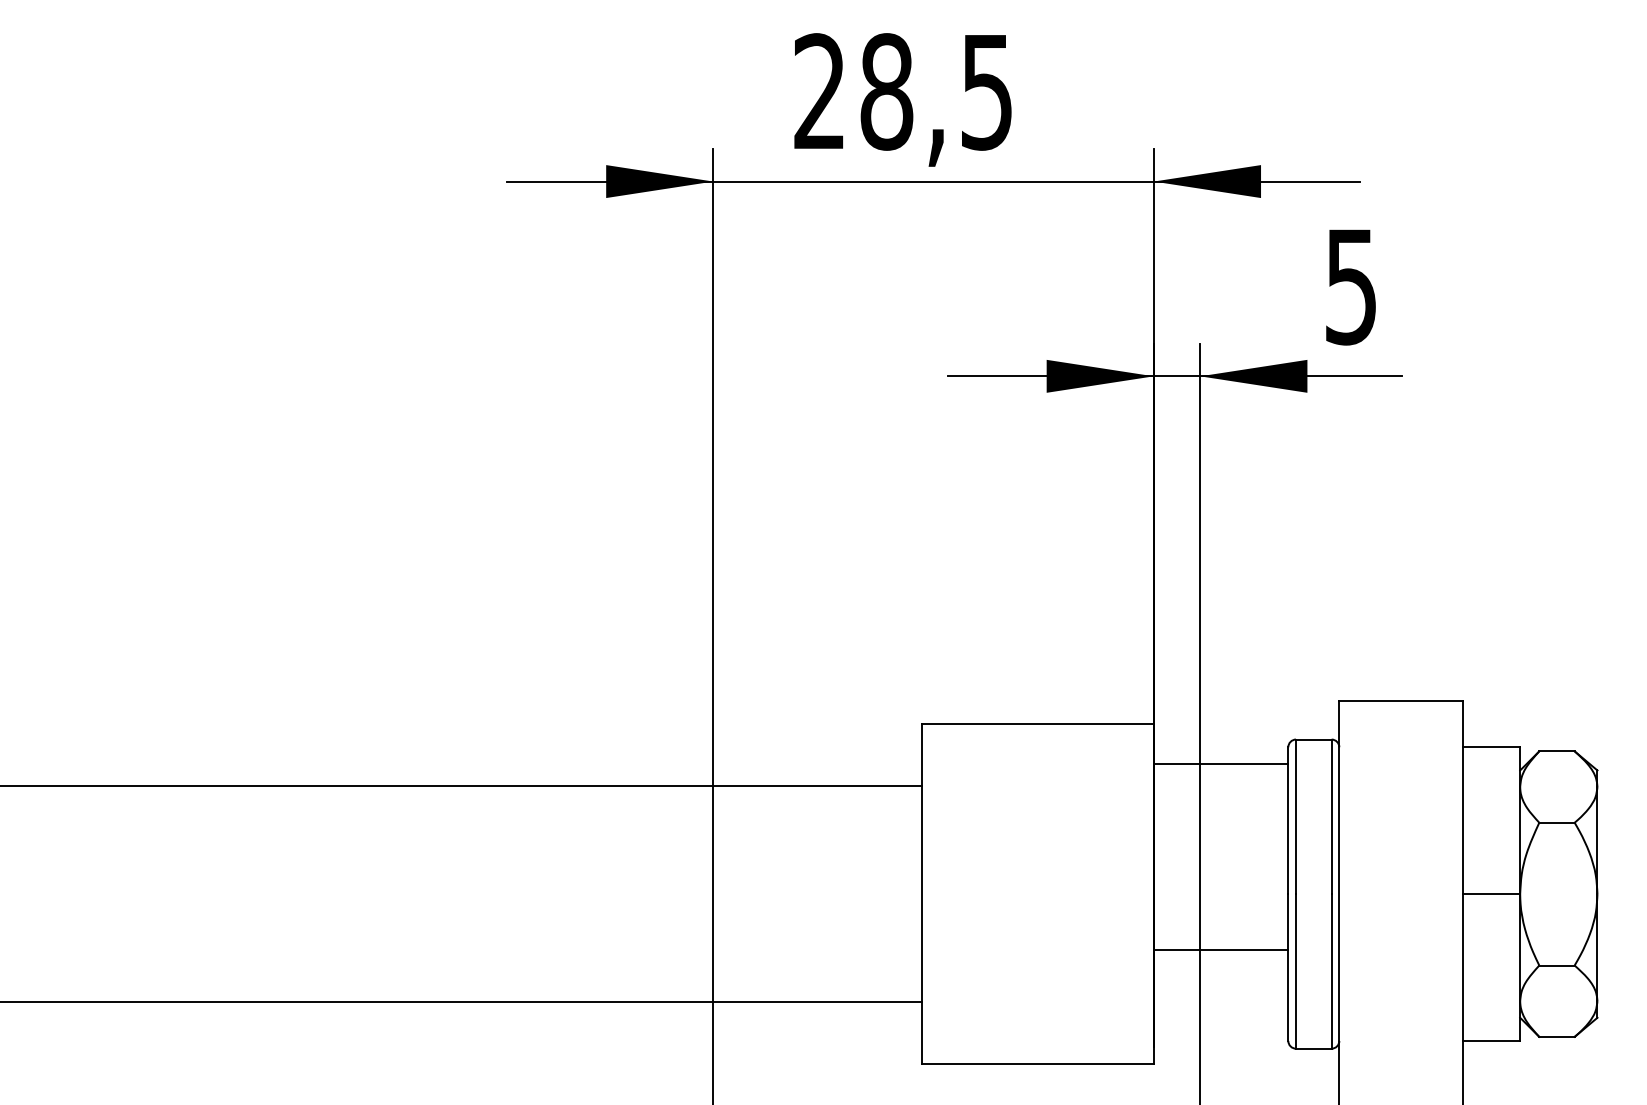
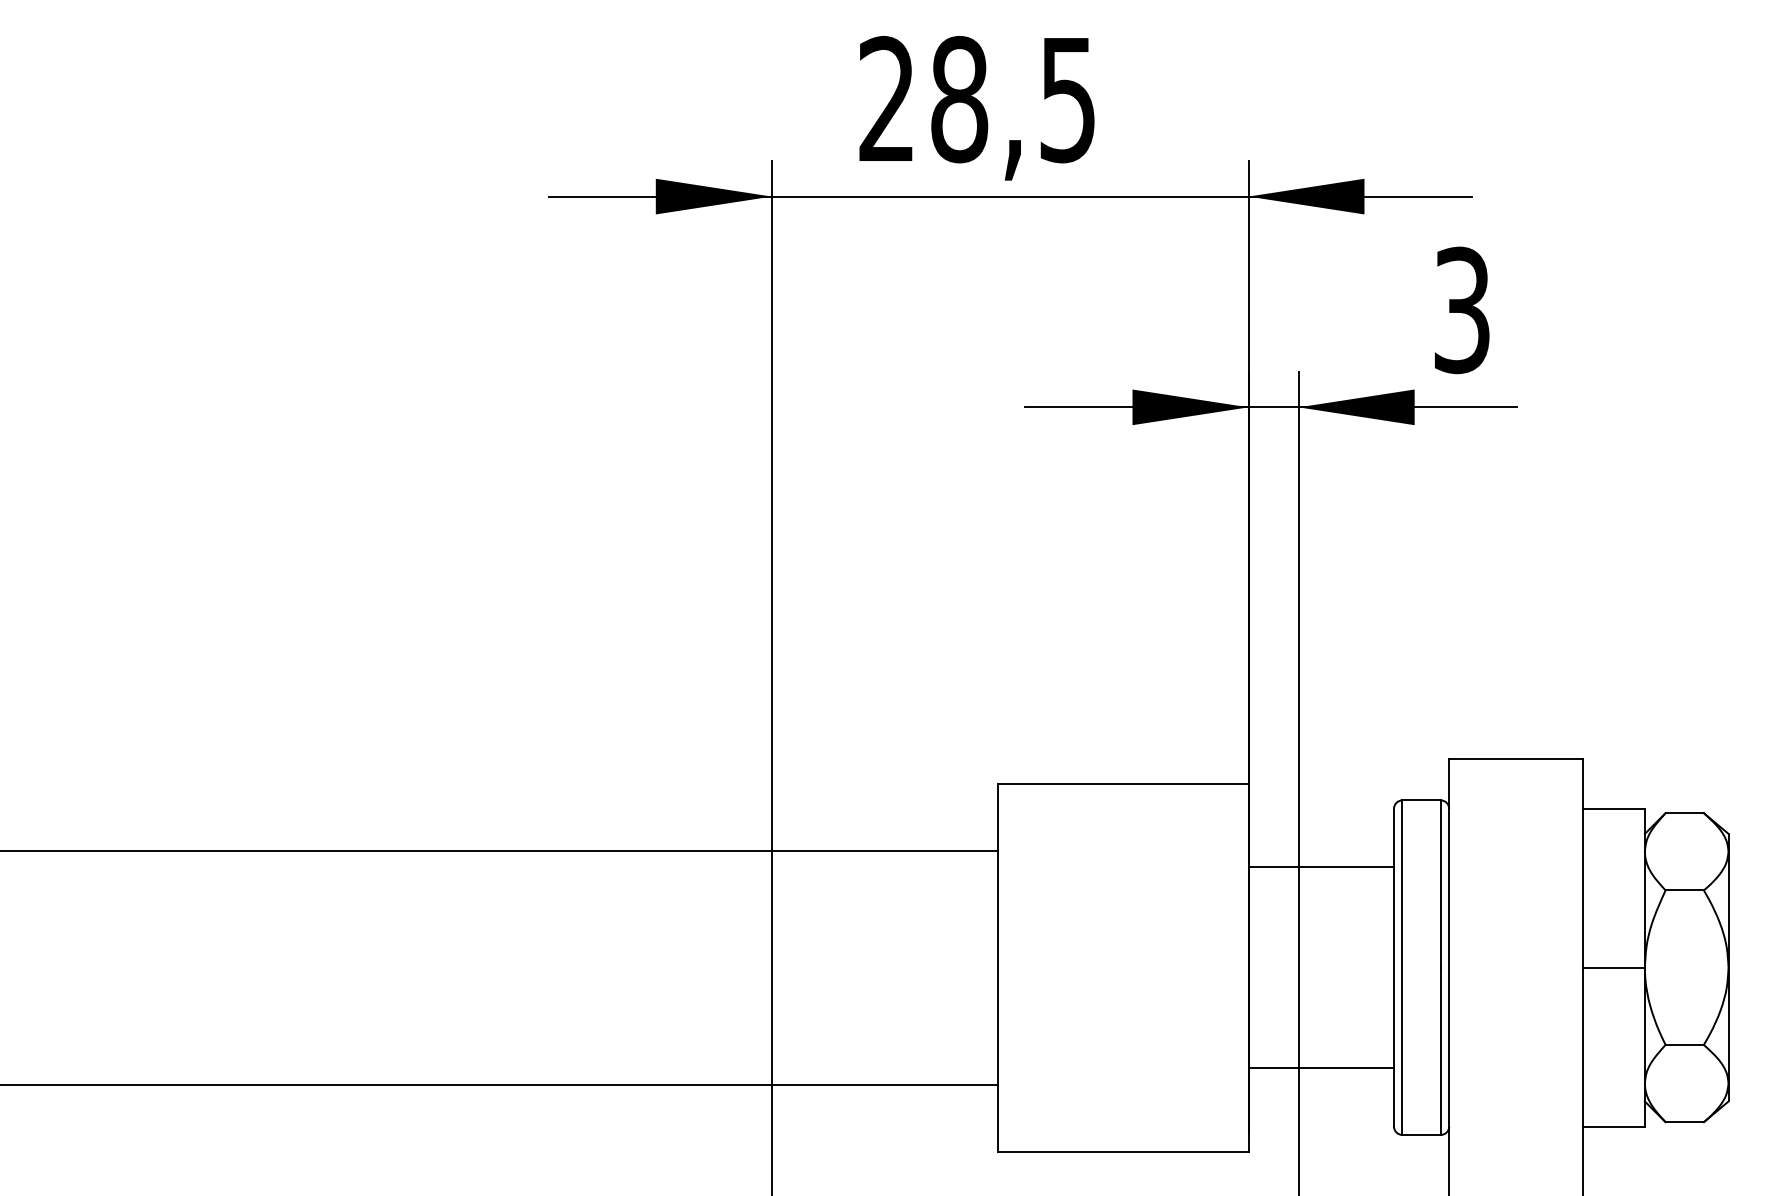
text: (1351, 285) -> (1462, 309), 5 -> 3
line: (1221, 764) -> (1321, 867), moved
line: (1221, 950) -> (1321, 1068), moved

